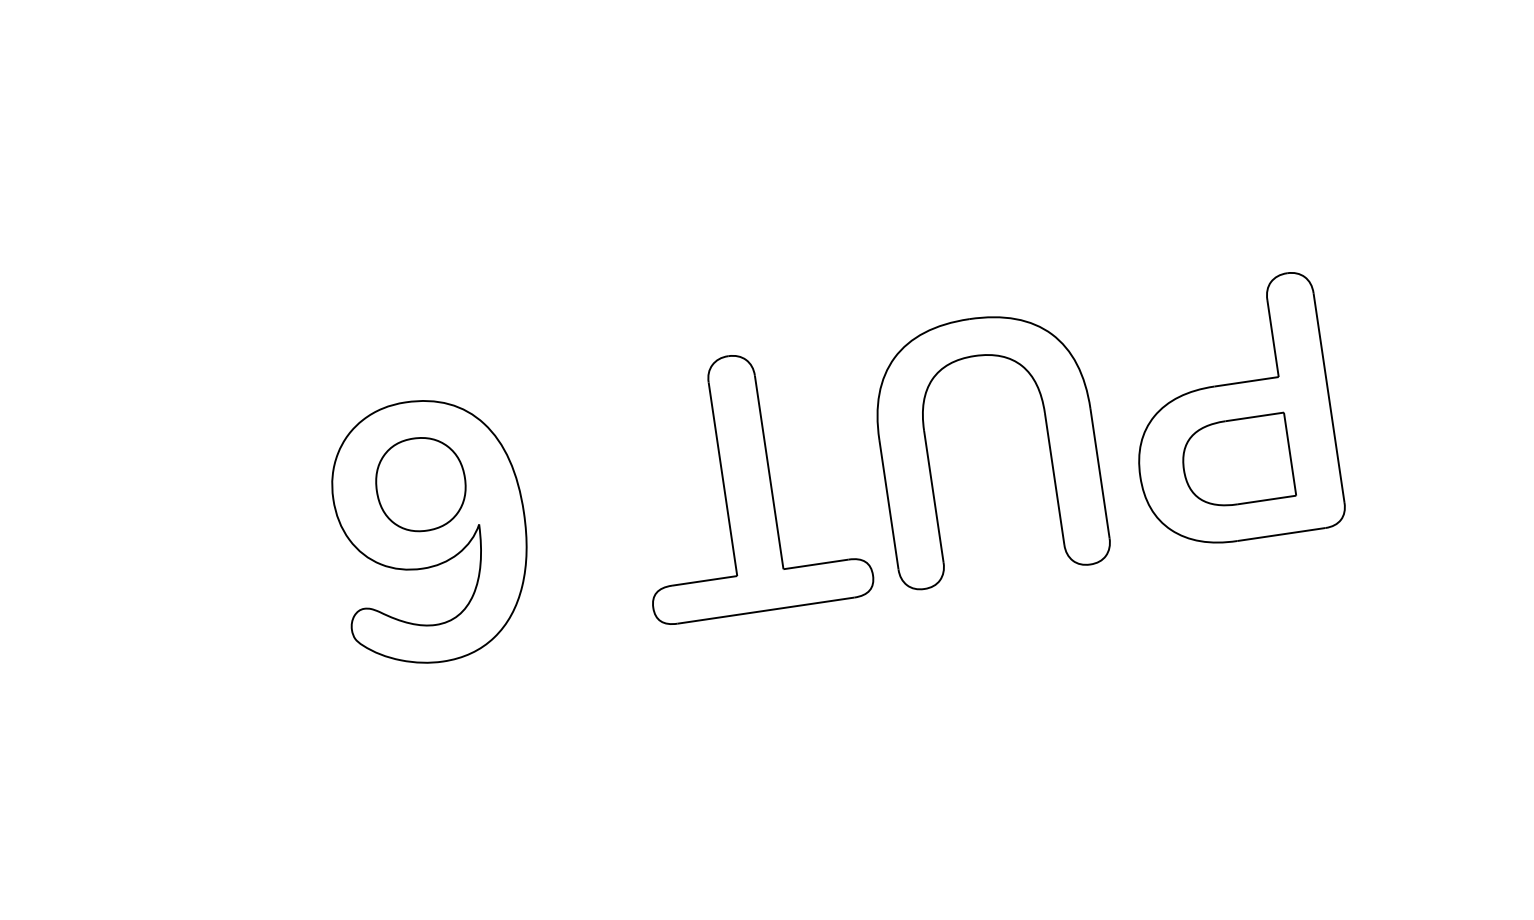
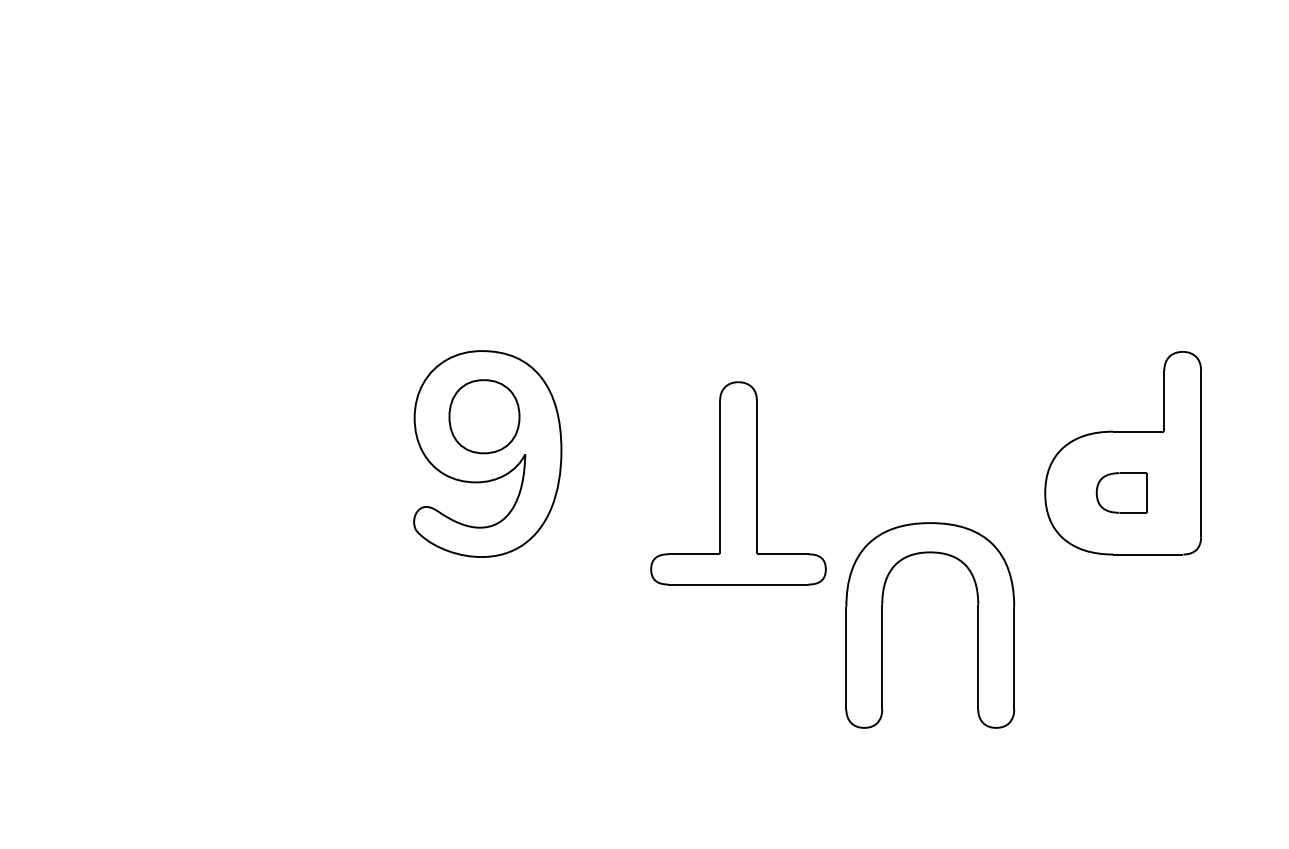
part: (1047, 439) -> (977, 625), moved
part: (1236, 461) -> (1121, 492), size x0.6
part: (747, 483) -> (738, 483), moved

